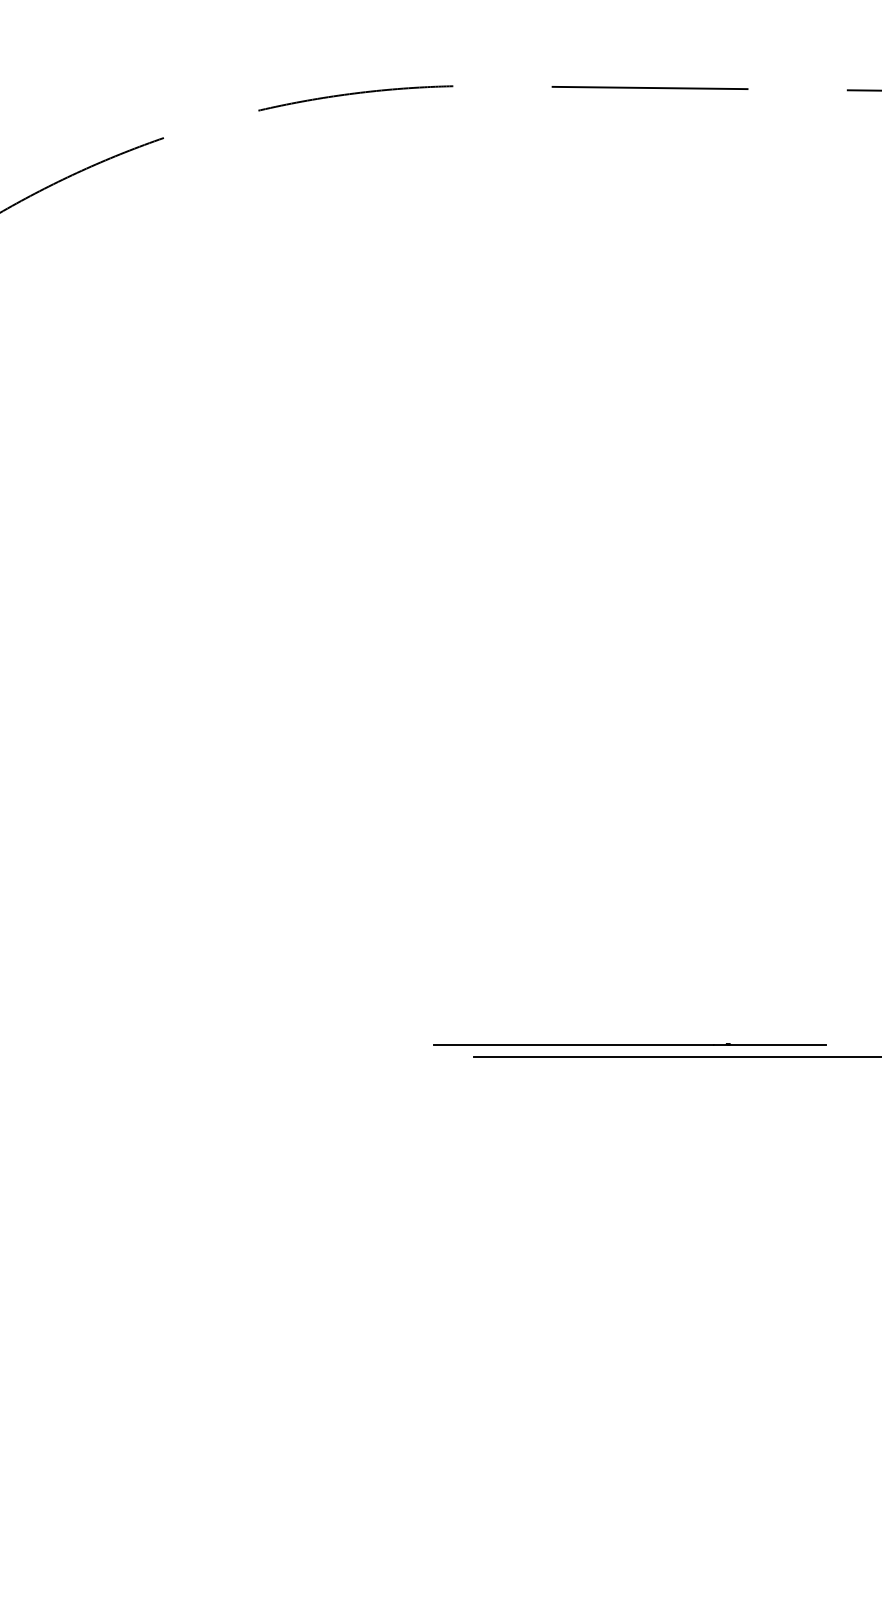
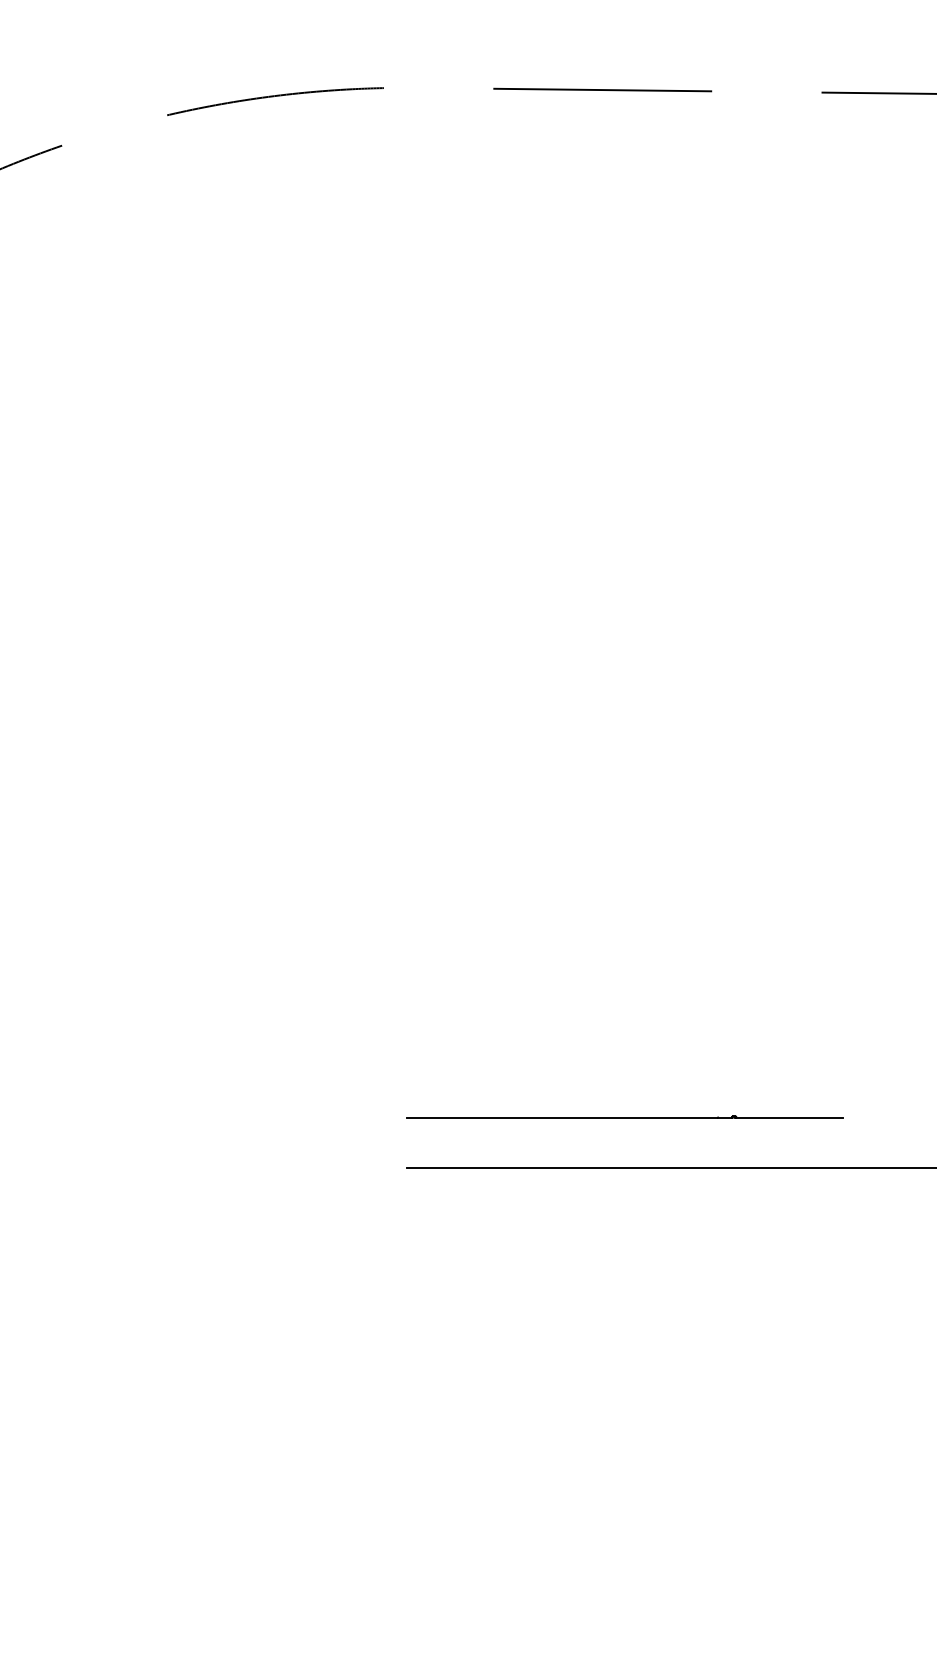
line: (629, 1044) -> (624, 1116), moved

